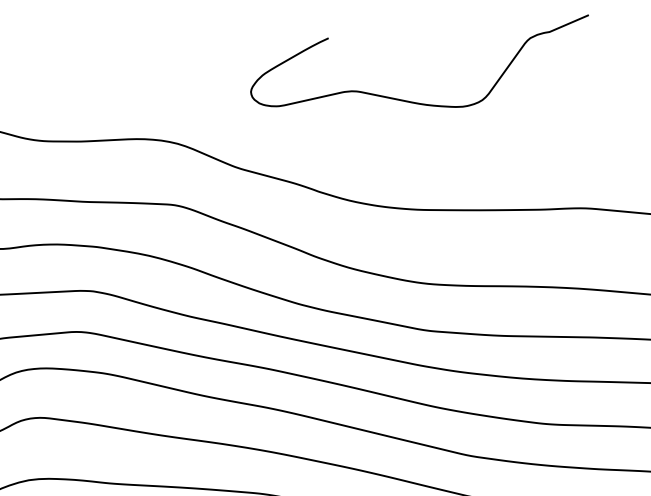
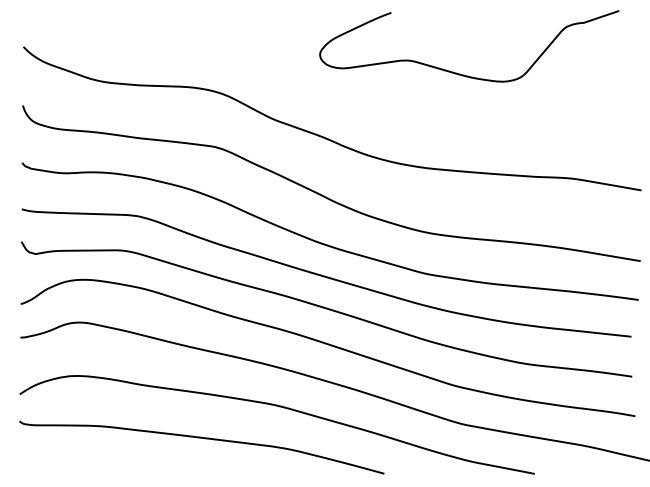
curve: (417, 102) -> (464, 74), moved

